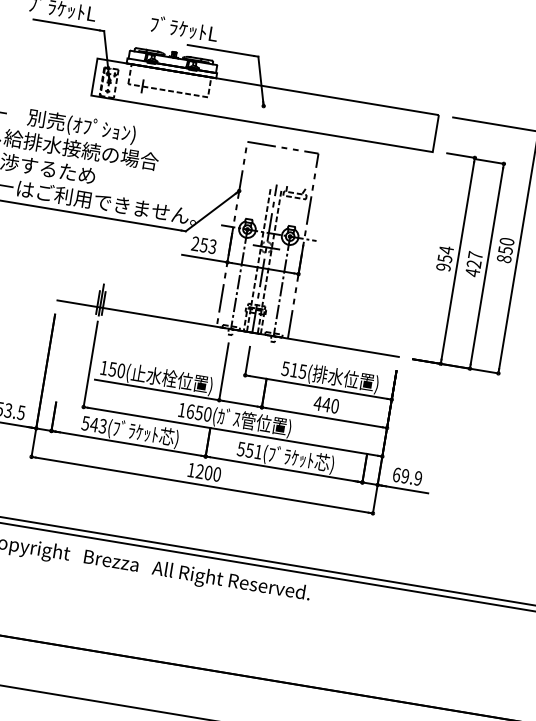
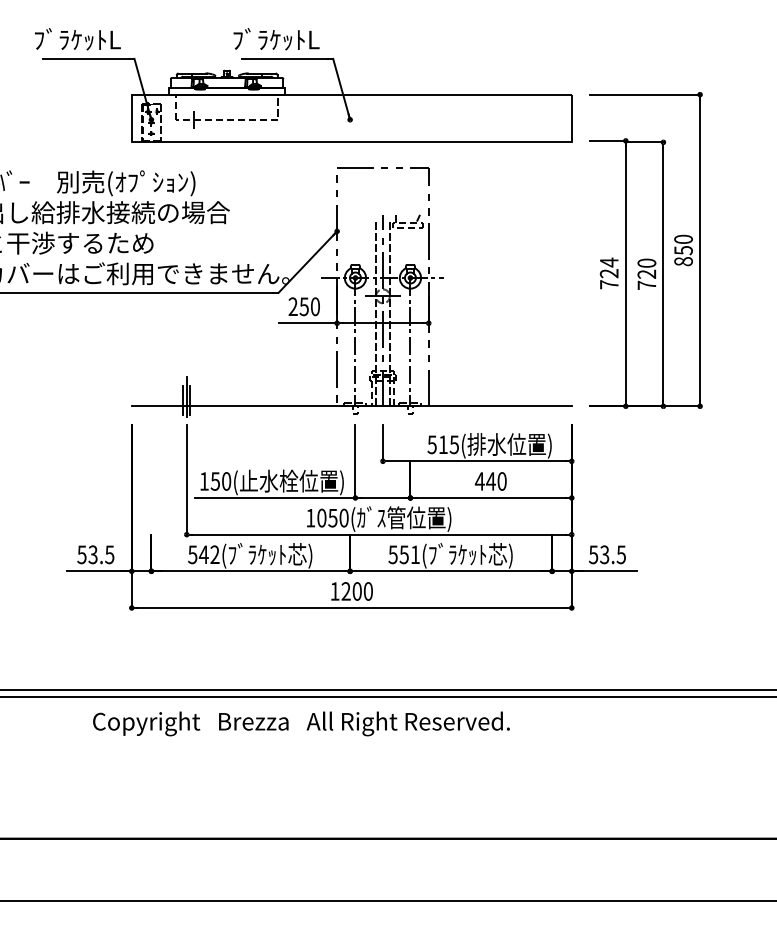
text: (184, 28) -> (276, 39), moved
text: (212, 246) -> (314, 306), 253 -> 250
text: (443, 263) -> (608, 279), 954 -> 724
text: (473, 264) -> (646, 274), 427 -> 720
text: (190, 411) -> (321, 517), 1650( -> 1050(
text: (102, 426) -> (214, 554), 543( -> 542(
text: (406, 476) -> (606, 554), 69.9 -> 53.5

